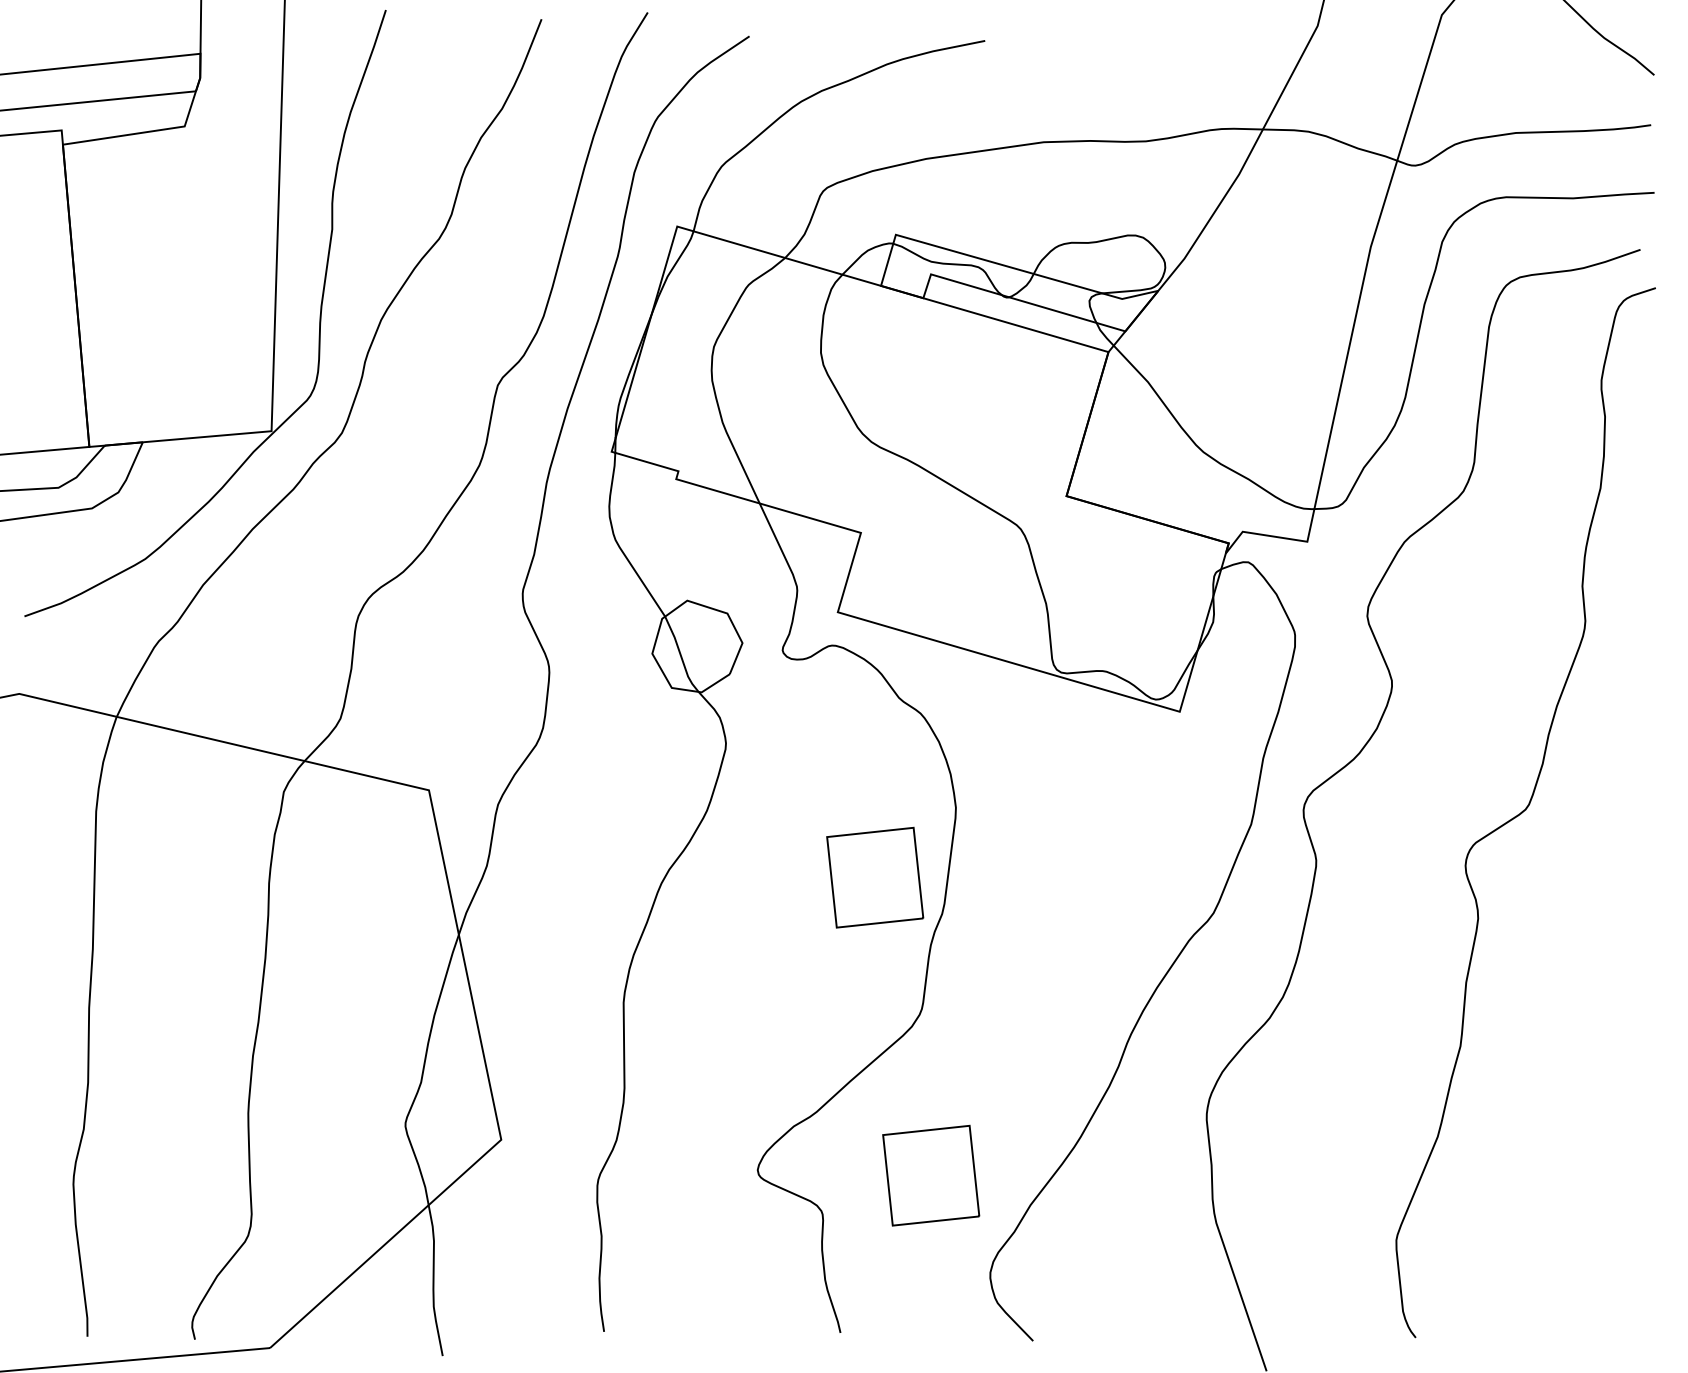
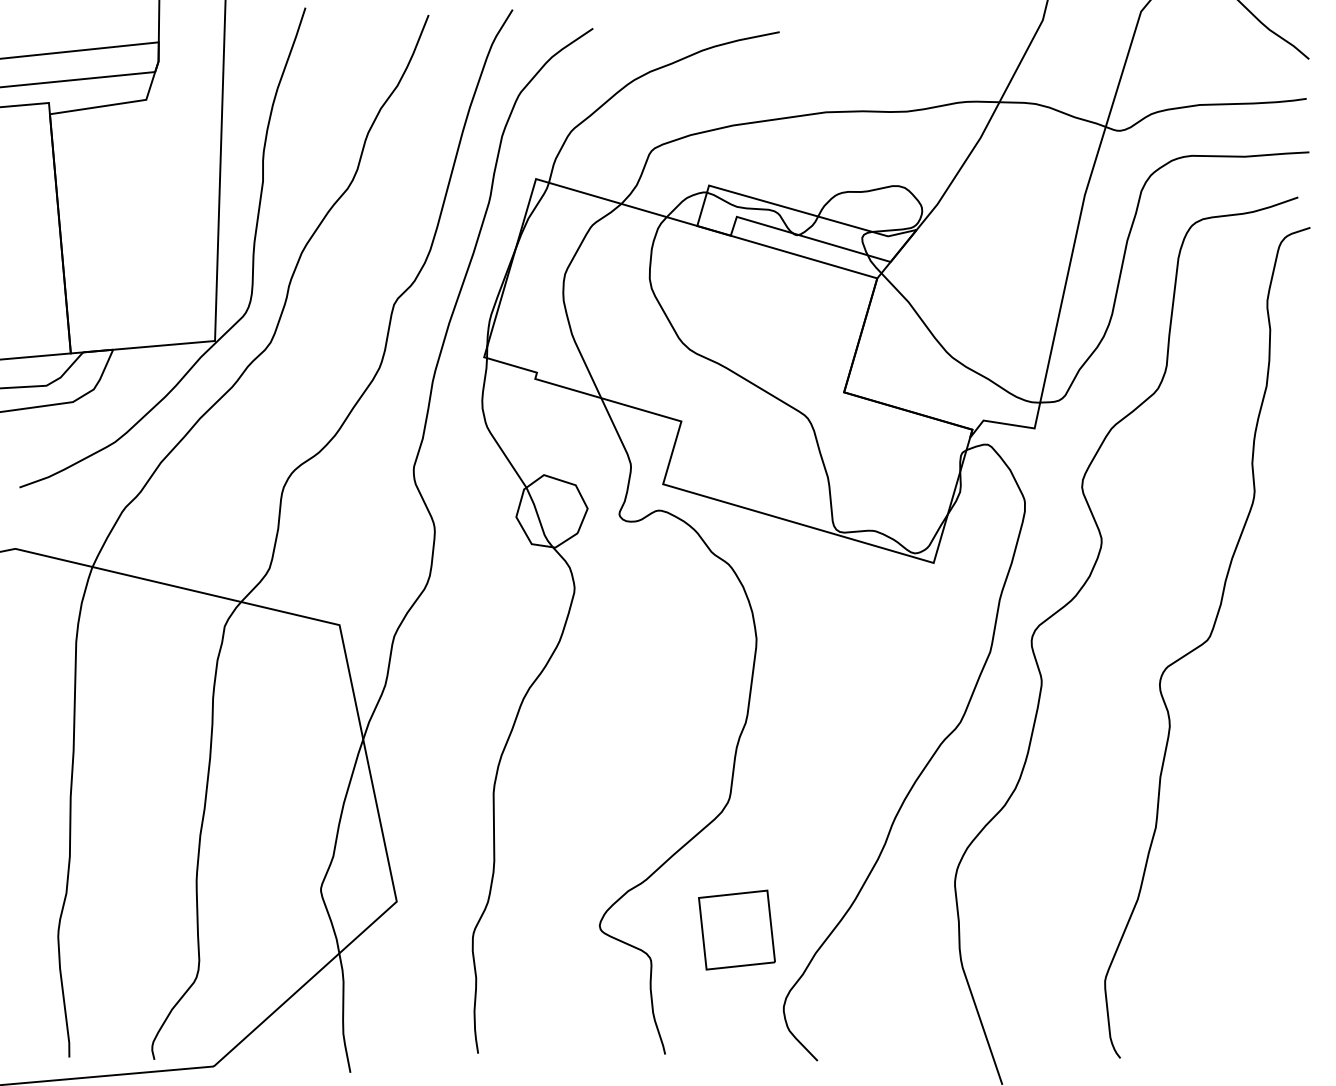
part: (875, 877) -> (692, 694), removed

